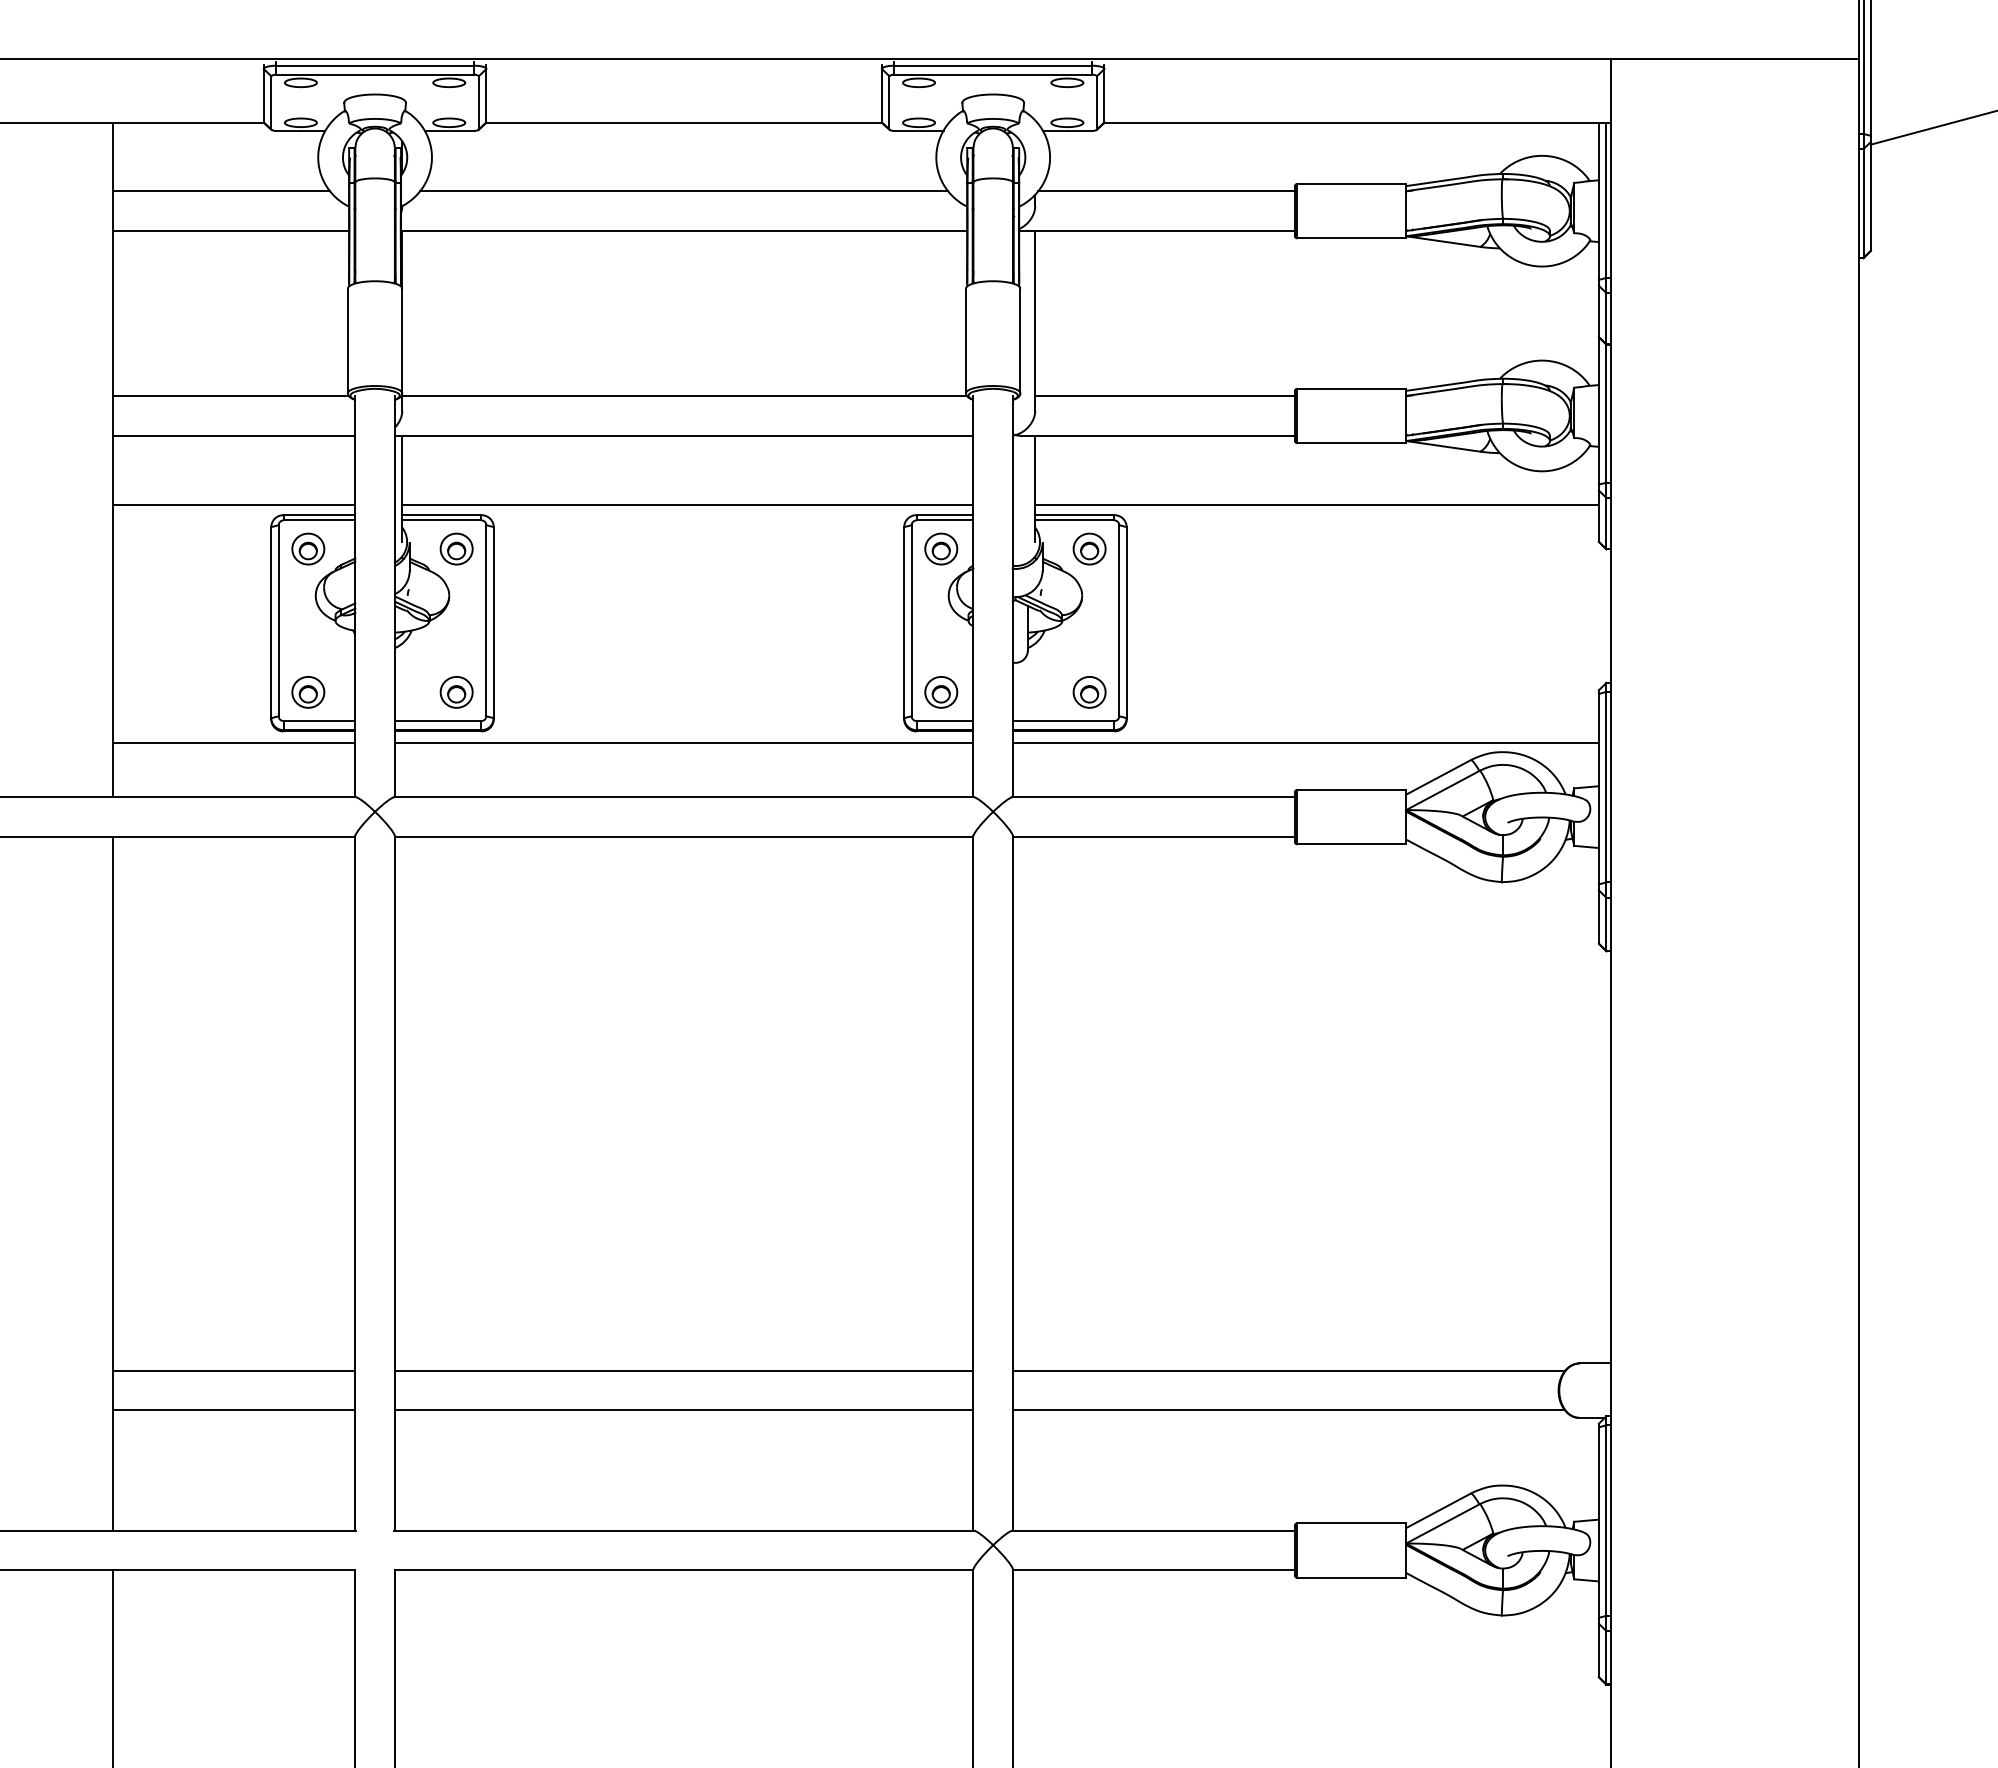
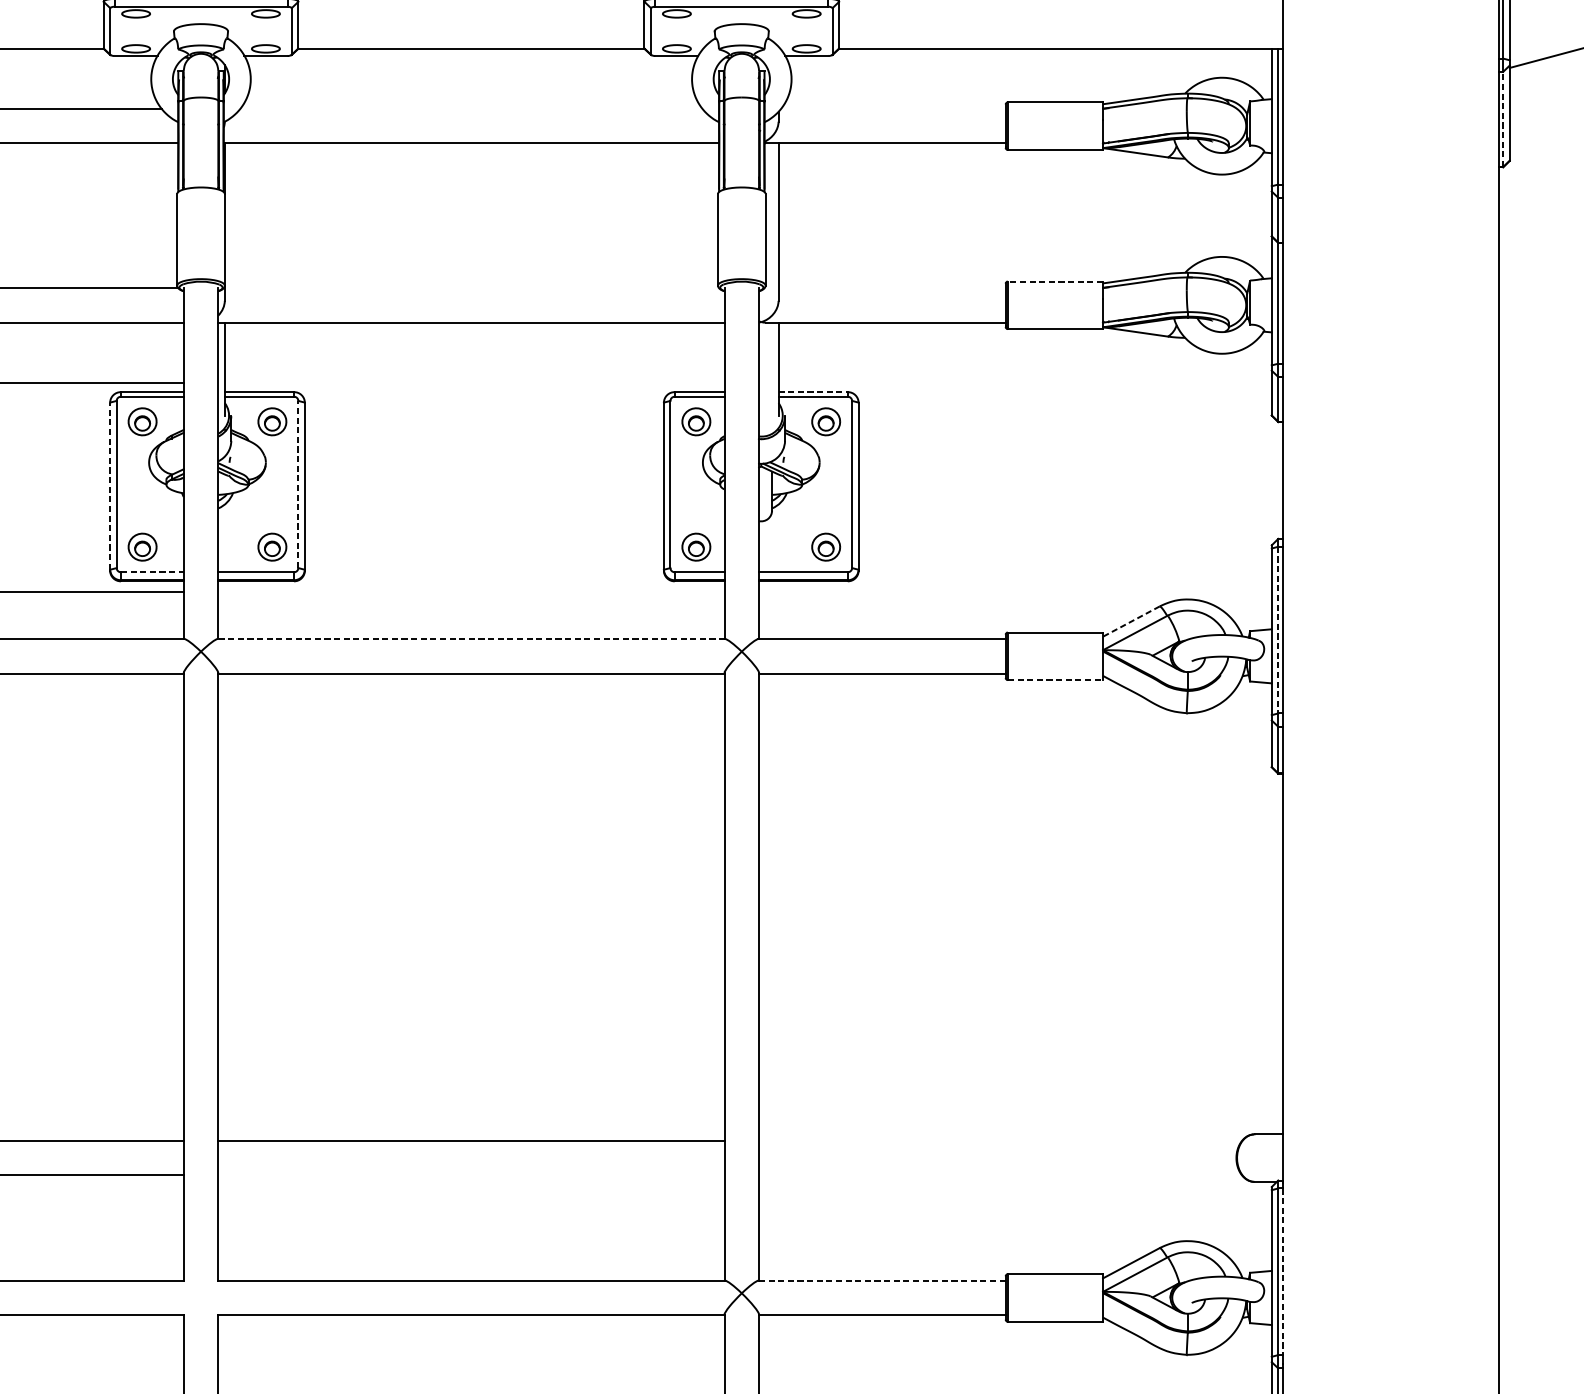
line: (683, 191) -> (470, 108), removed
line: (1166, 191) -> (893, 108), removed
line: (1863, 202) -> (1503, 118), solid -> dashed
line: (1351, 388) -> (1055, 281), solid -> dashed
line: (684, 396) -> (471, 288), removed
line: (1164, 396) -> (891, 288), removed
line: (687, 504) -> (474, 382), removed
line: (1316, 504) -> (1024, 382), removed
line: (1074, 515) -> (812, 392), solid -> dashed
line: (486, 620) -> (298, 484), solid -> dashed
line: (271, 622) -> (110, 486), solid -> dashed
line: (319, 721) -> (152, 572), solid -> dashed
line: (683, 743) -> (470, 591), removed
line: (1305, 743) -> (1015, 591), removed
line: (1438, 777) -> (1131, 621), solid -> dashed
line: (1606, 787) -> (1278, 630), solid -> dashed
line: (683, 797) -> (470, 639), solid -> dashed
line: (1352, 844) -> (1056, 680), solid -> dashed
line: (1288, 1370) -> (1000, 1140), removed
line: (683, 1410) -> (470, 1175), removed
line: (1288, 1410) -> (1000, 1175), removed
line: (1611, 1521) -> (1282, 1272), solid -> dashed
line: (1153, 1530) -> (882, 1280), solid -> dashed

